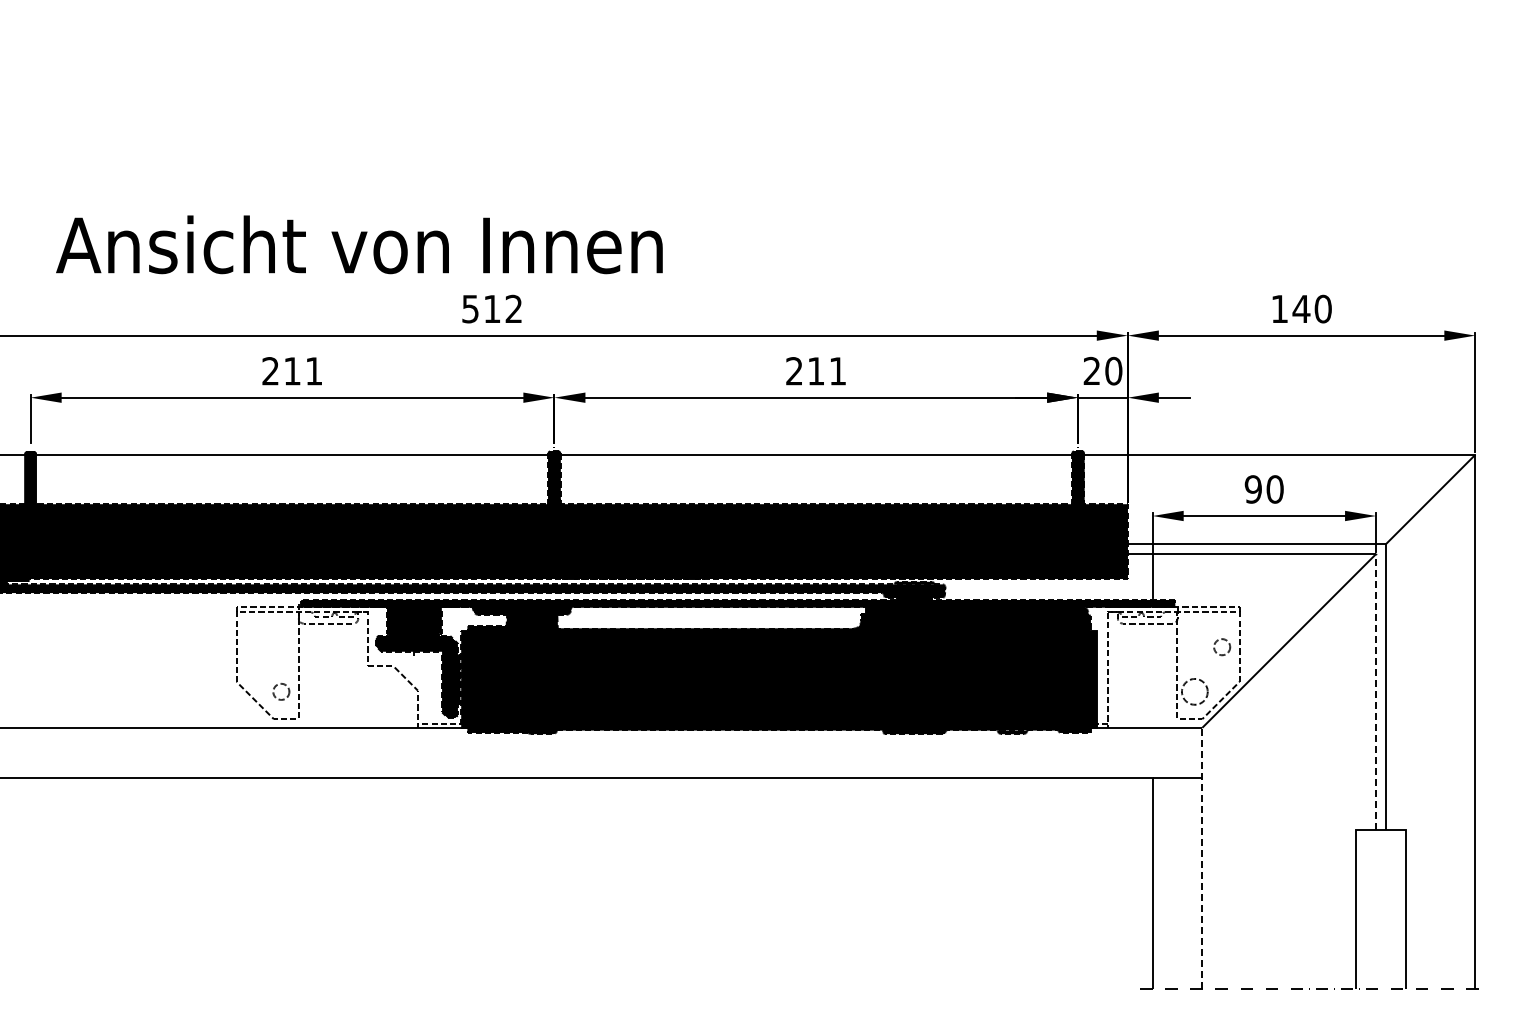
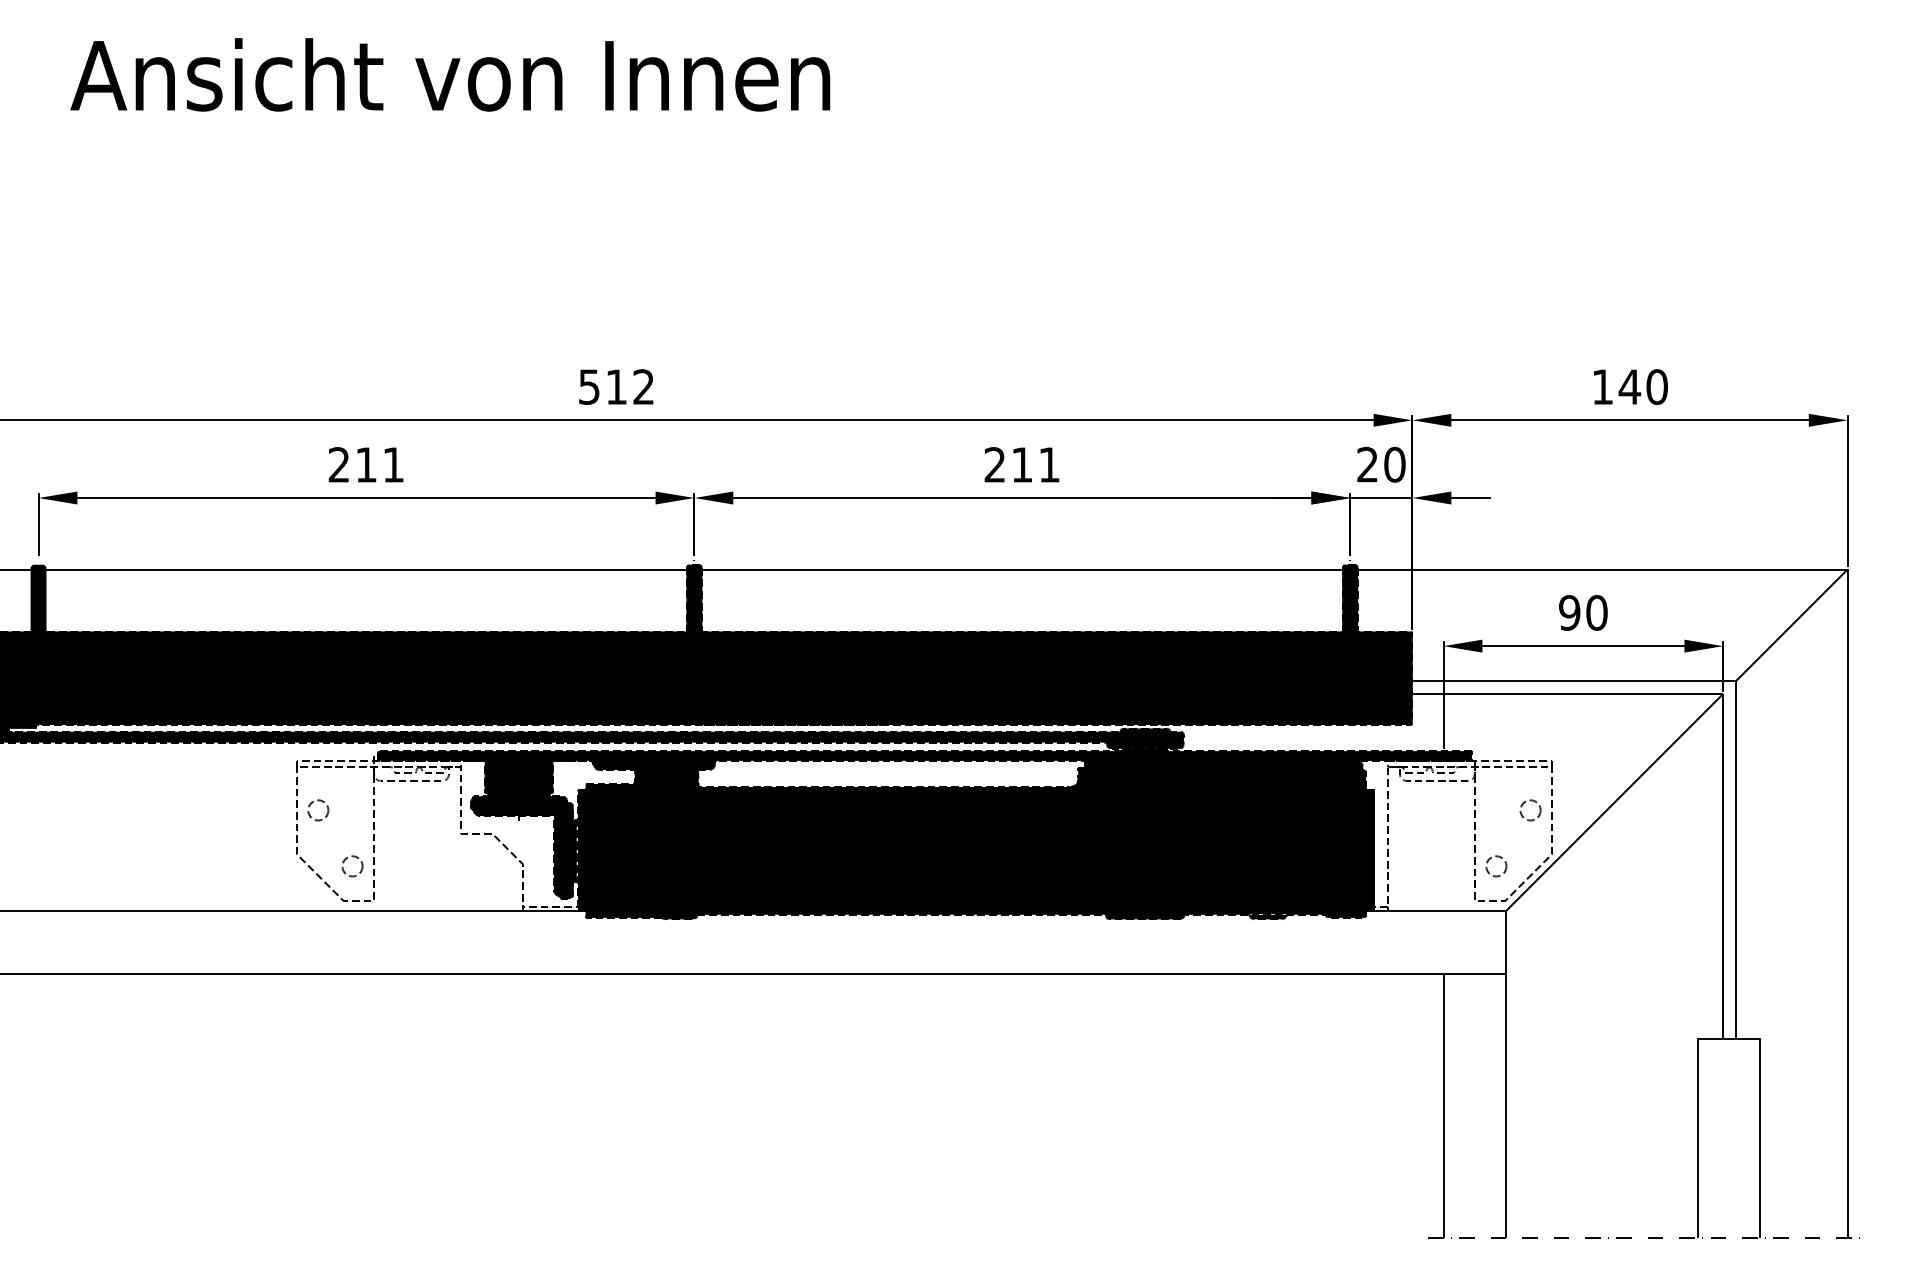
text: (359, 244) -> (450, 74), moved
circle: (253, 647) -> (317, 810), added
line: (1376, 690) -> (1723, 864), dashed -> solid
circle: (1194, 691) -> (1495, 865), size x0.62
line: (1202, 857) -> (1505, 1073), dashed -> solid

